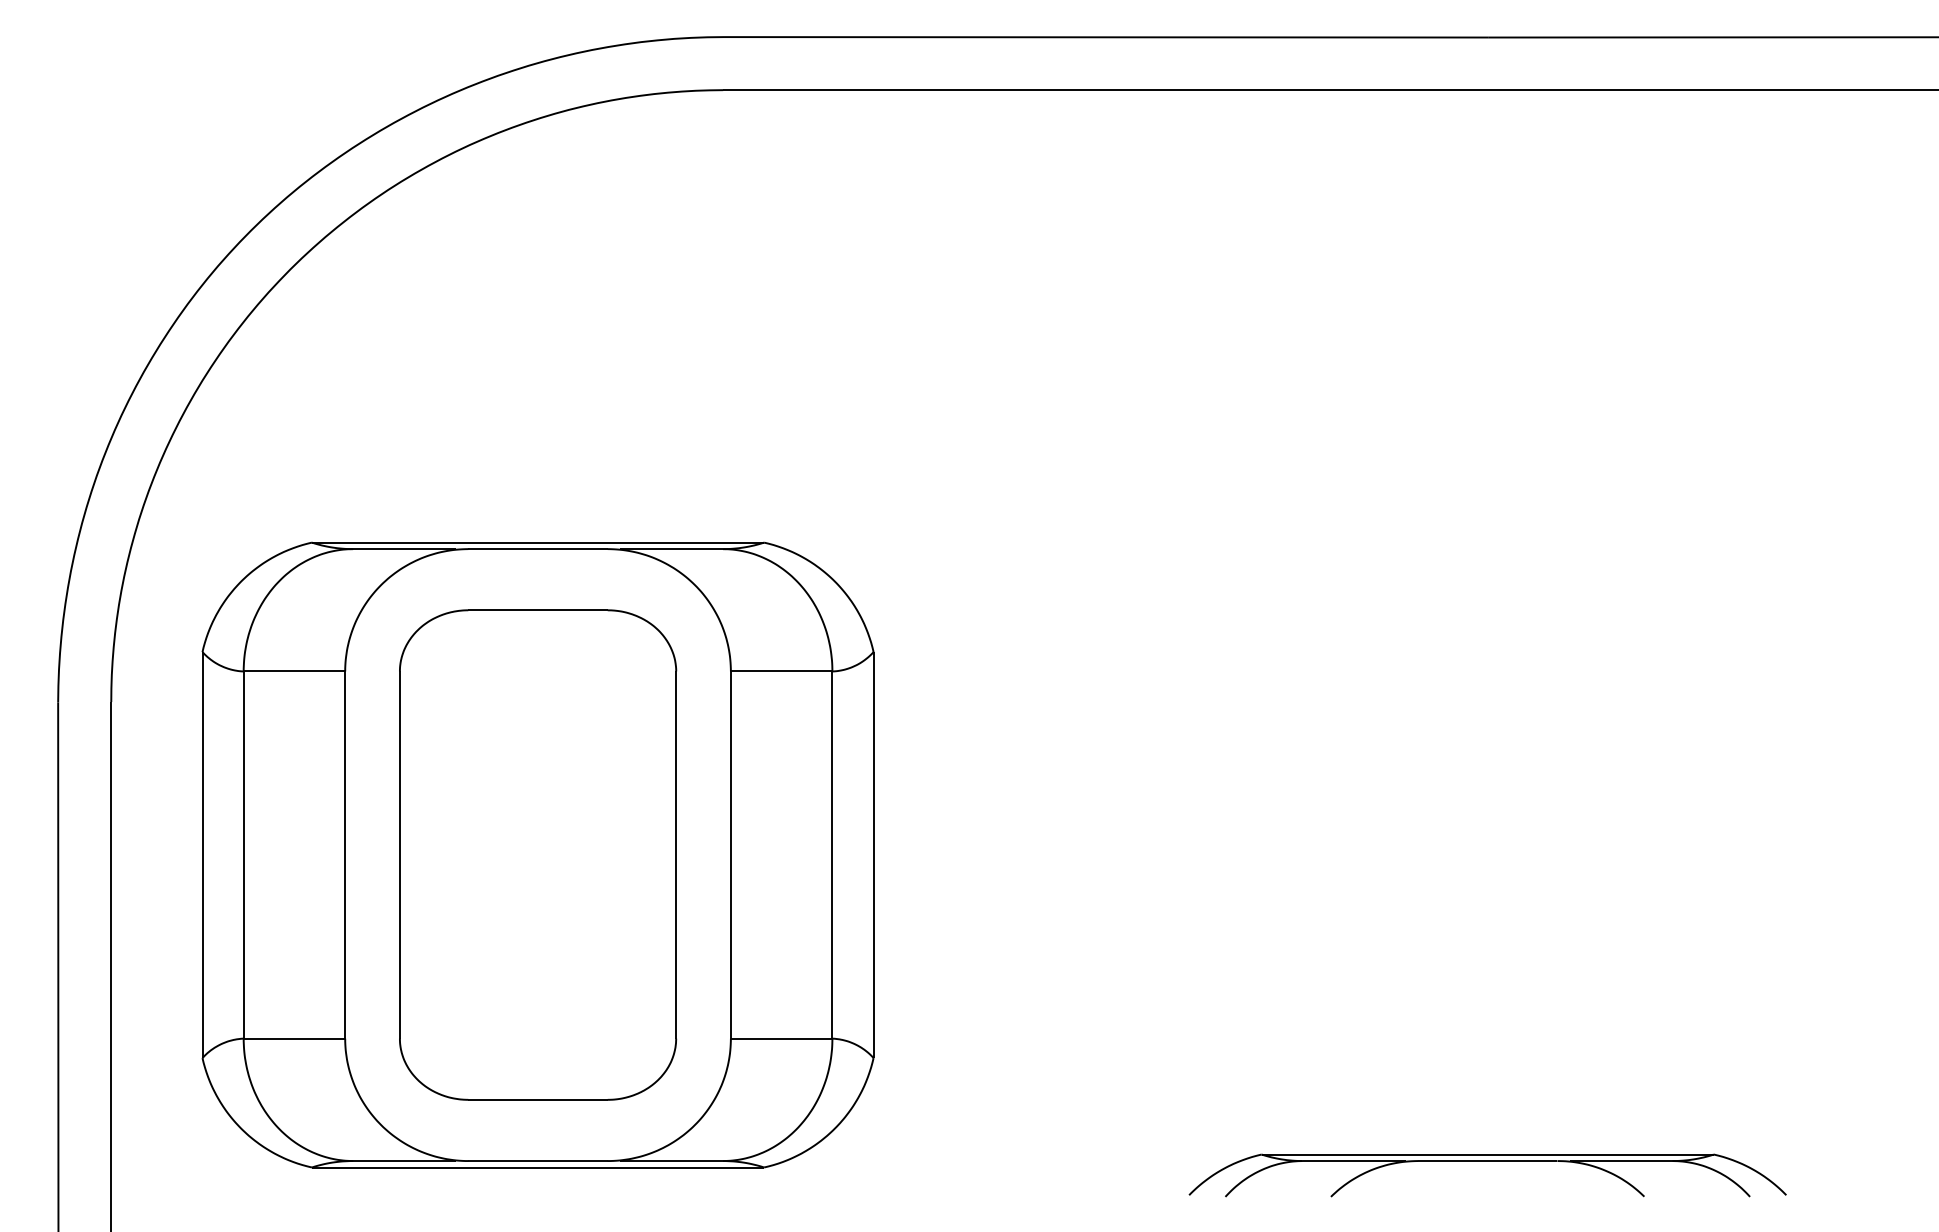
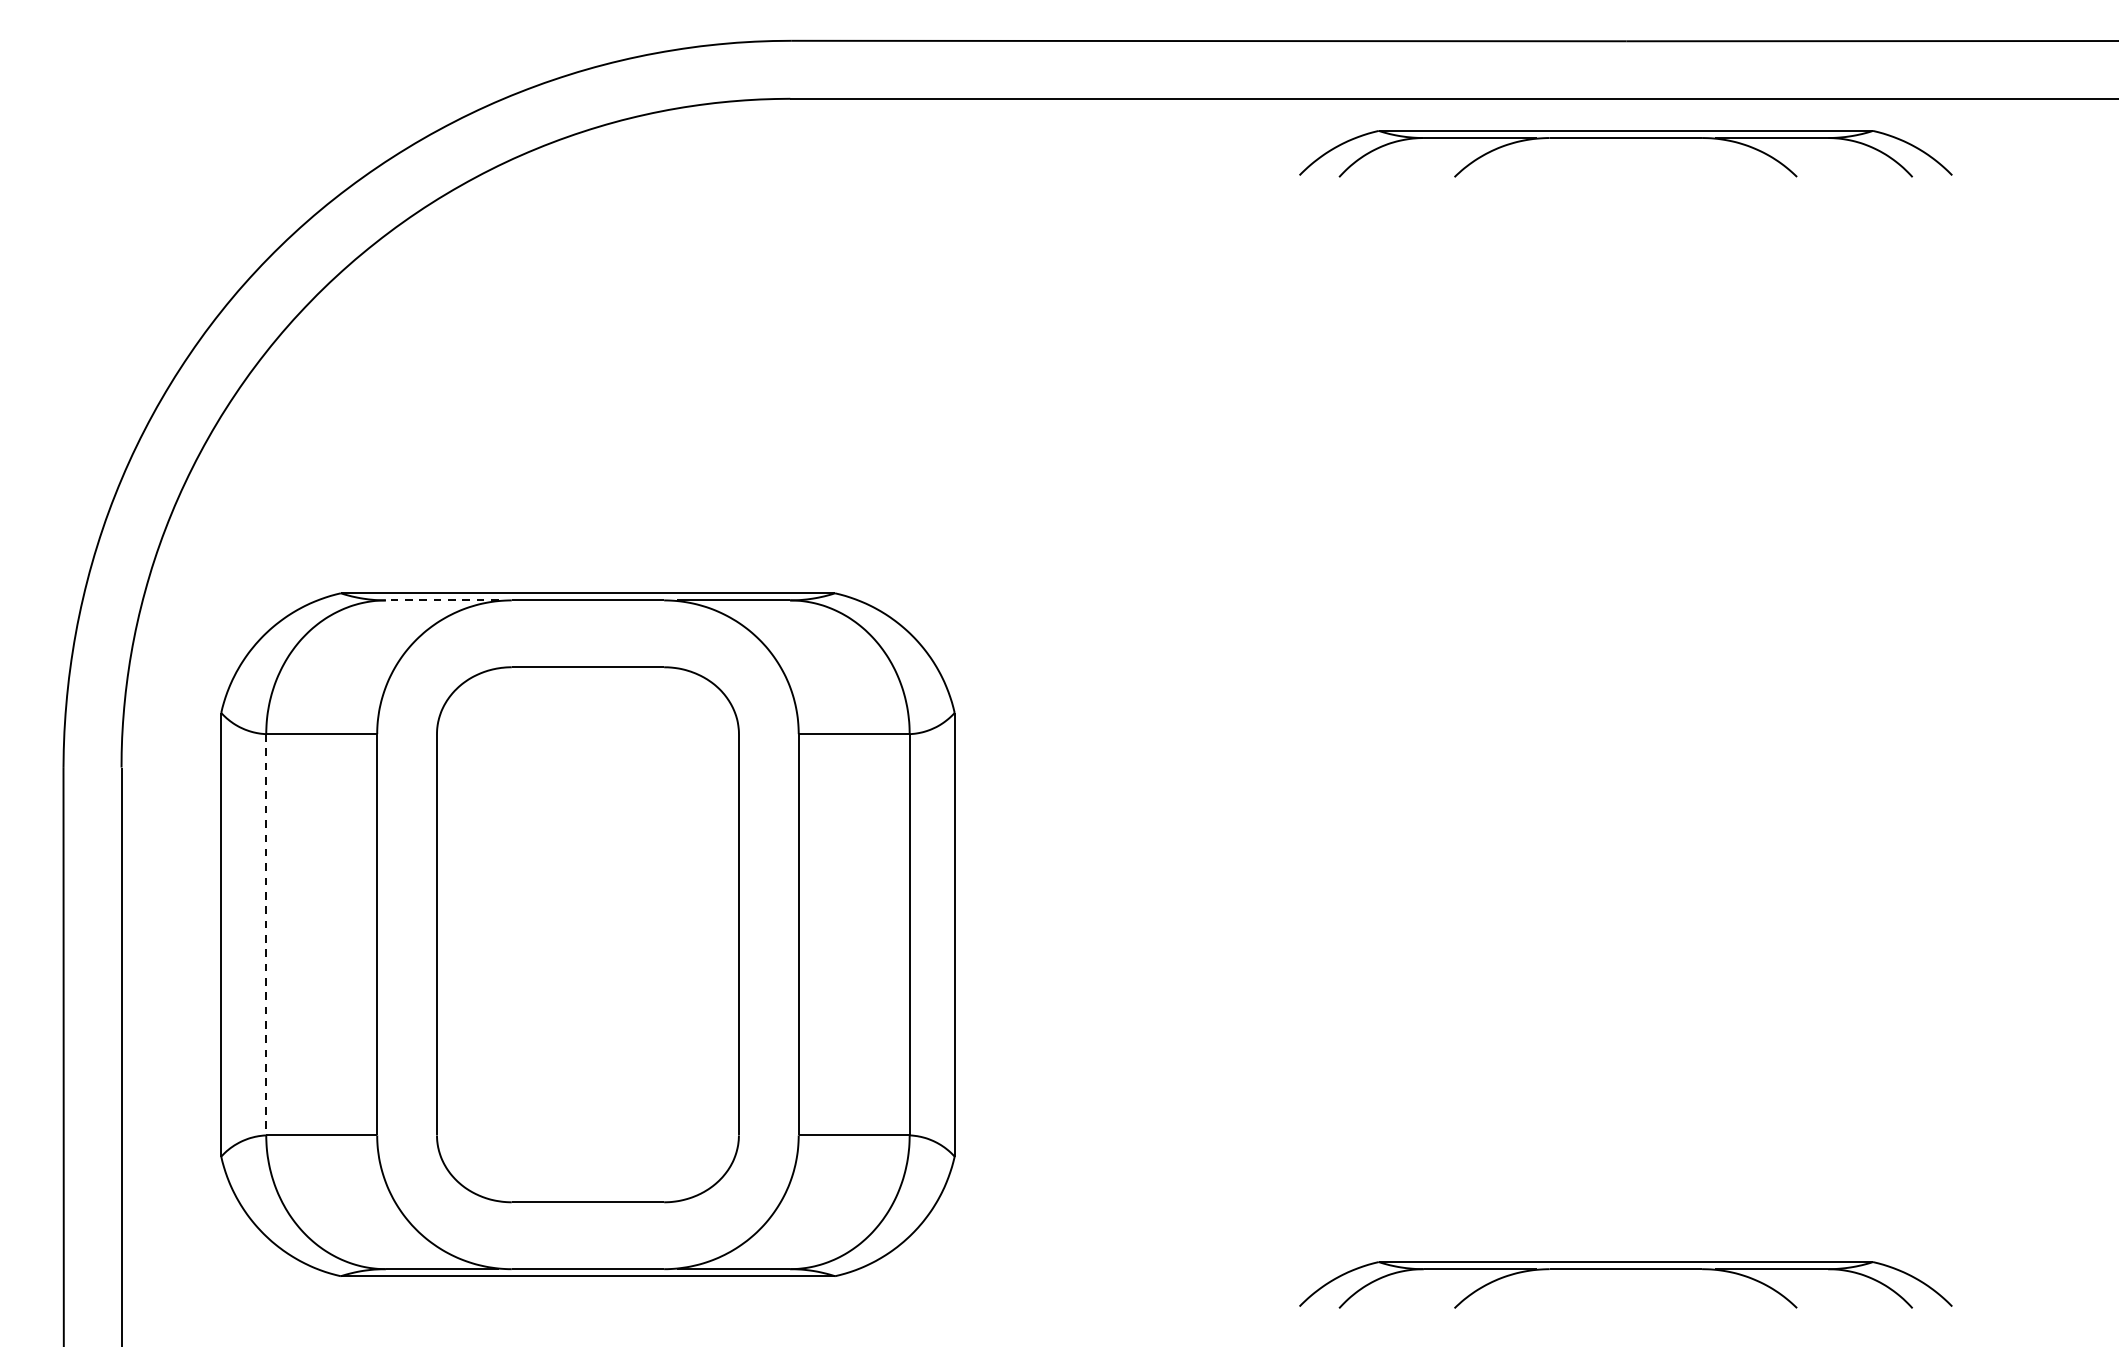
part: (1487, 126) -> (1625, 138), added
line: (404, 549) -> (442, 600), solid -> dashed
line: (243, 855) -> (266, 935), solid -> dashed

